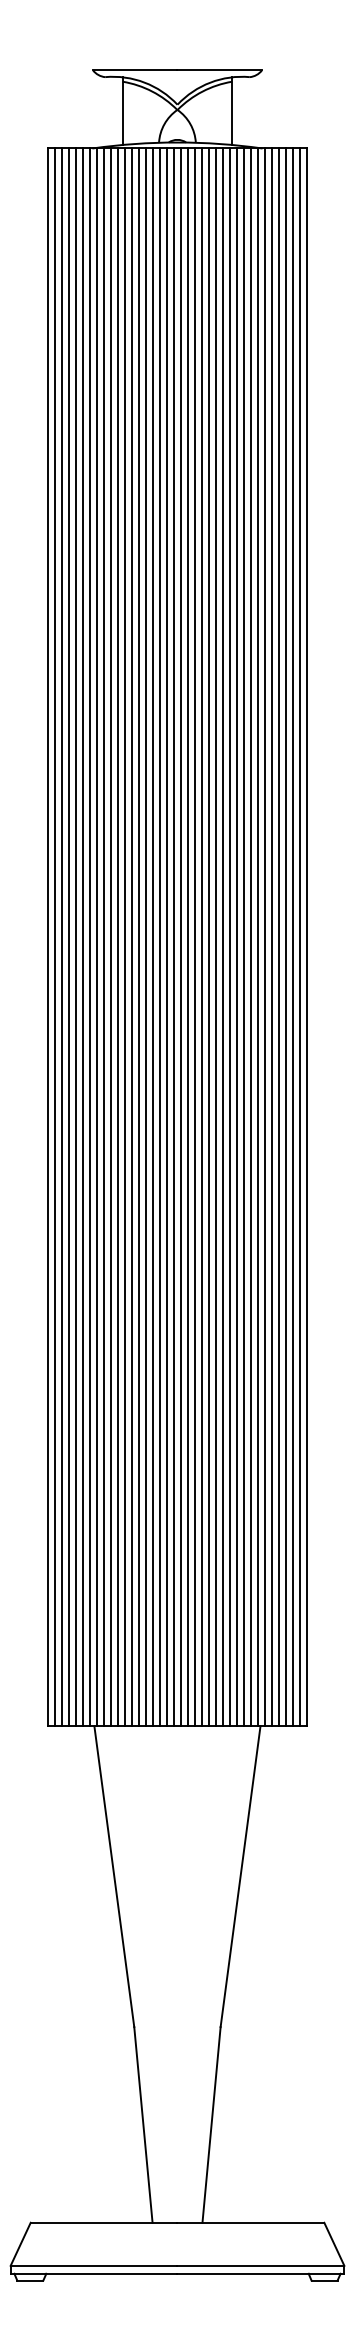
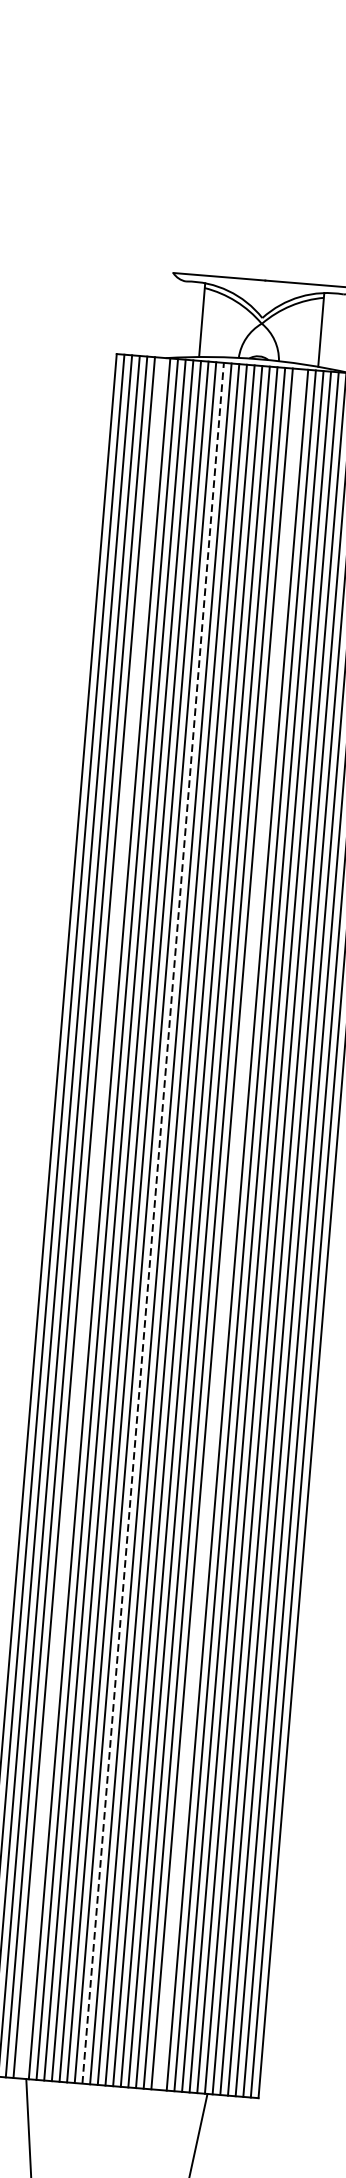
line: (89, 937) -> (91, 1218), removed
line: (145, 937) -> (152, 1223), solid -> dashed
line: (216, 937) -> (230, 1229), removed

